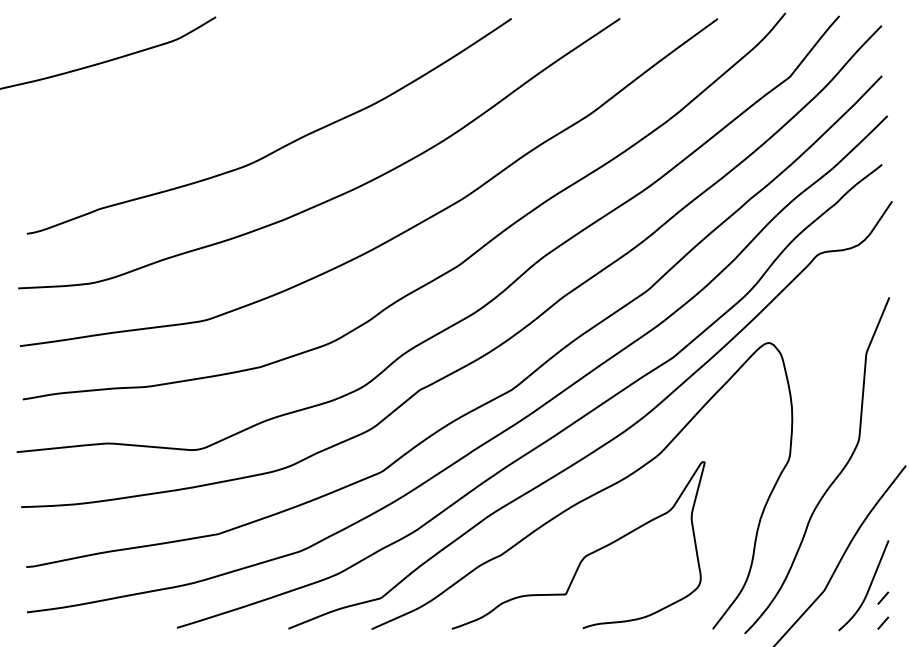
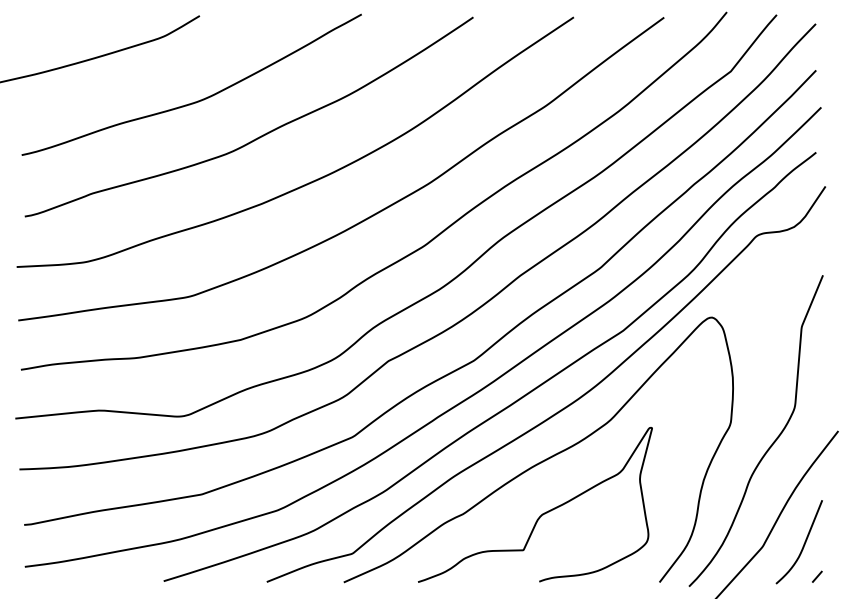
curve: (216, 107) -> (200, 99), added
line: (883, 597) -> (817, 553), removed

